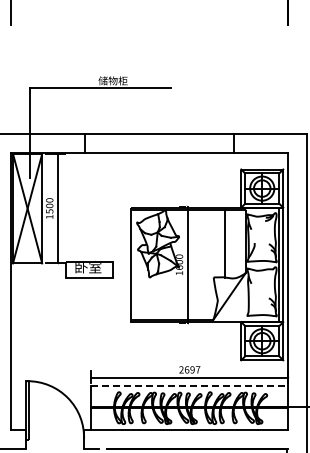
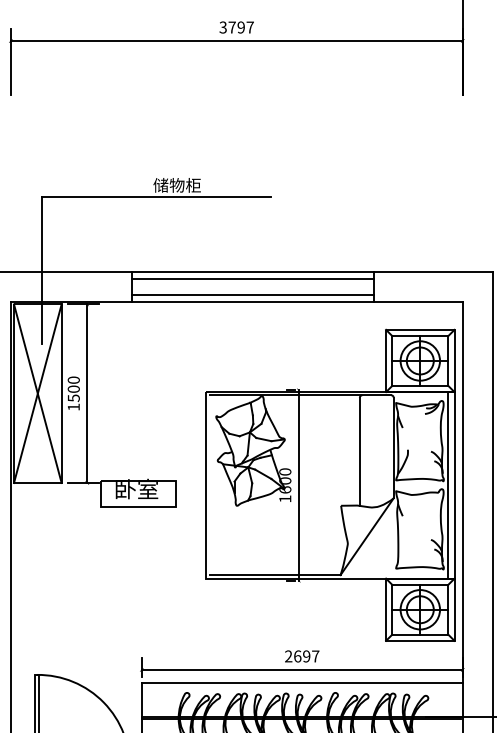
line: (159, 138) -> (252, 279), added
line: (159, 148) -> (252, 295), added
line: (190, 386) -> (303, 683), dashed -> solid

